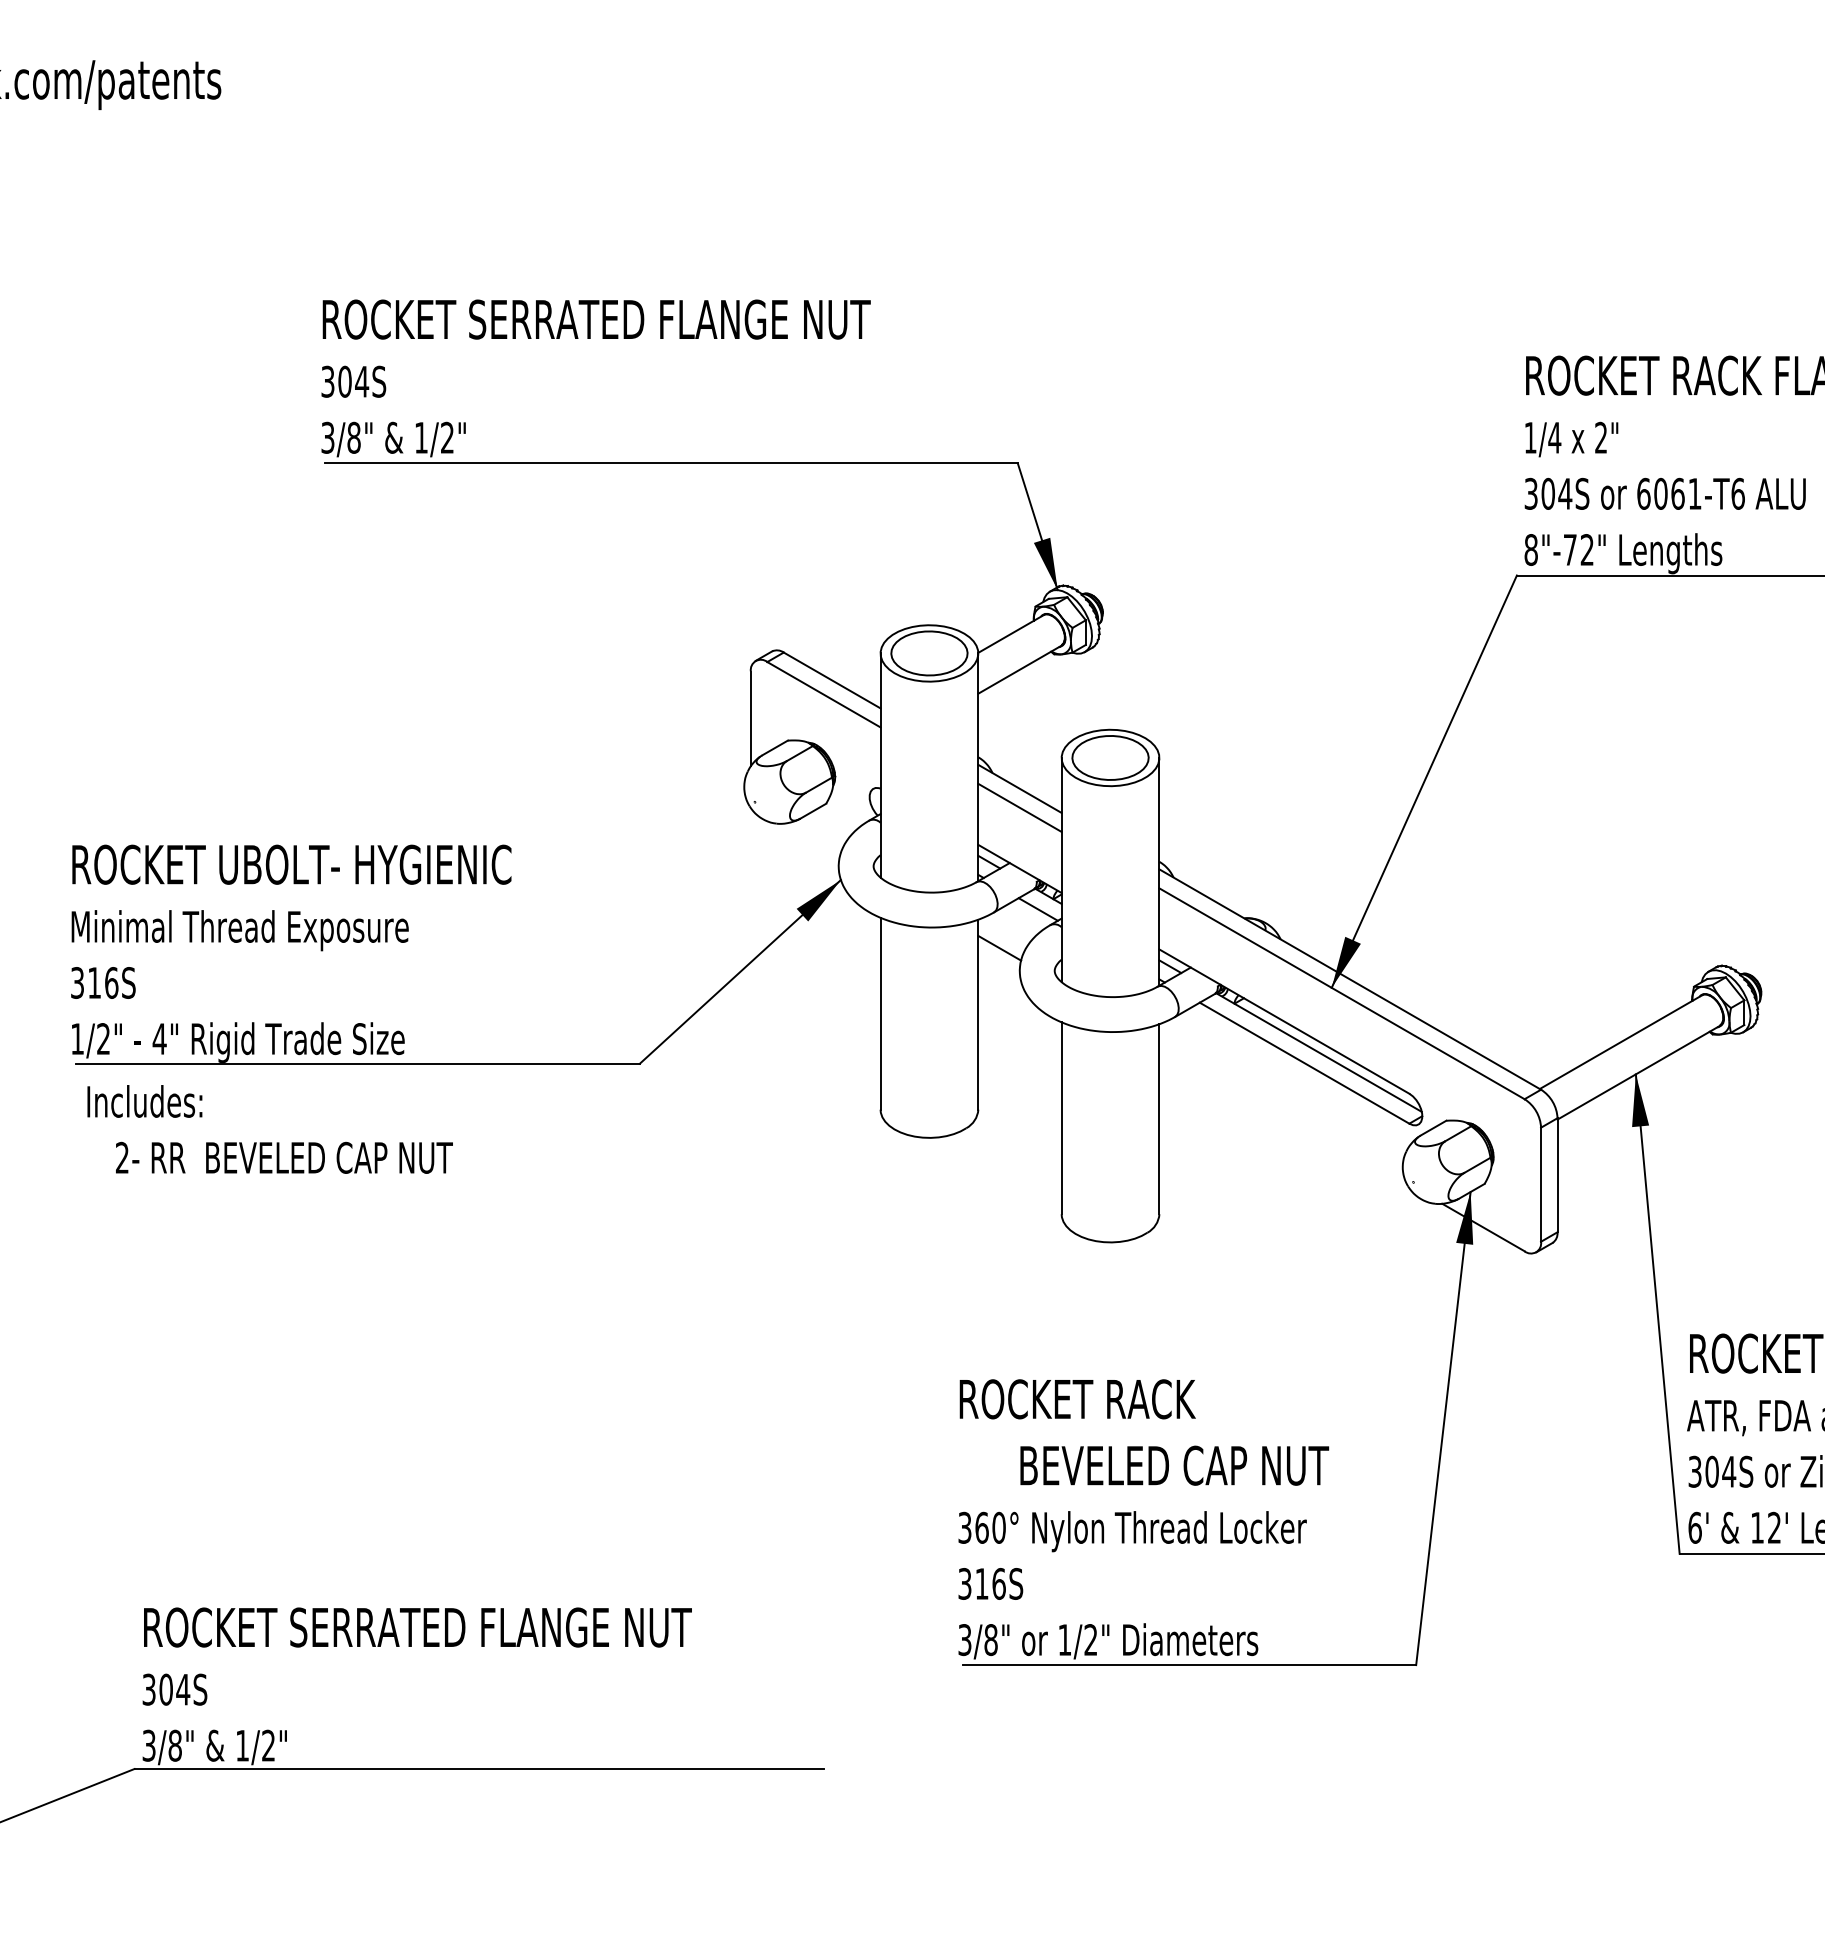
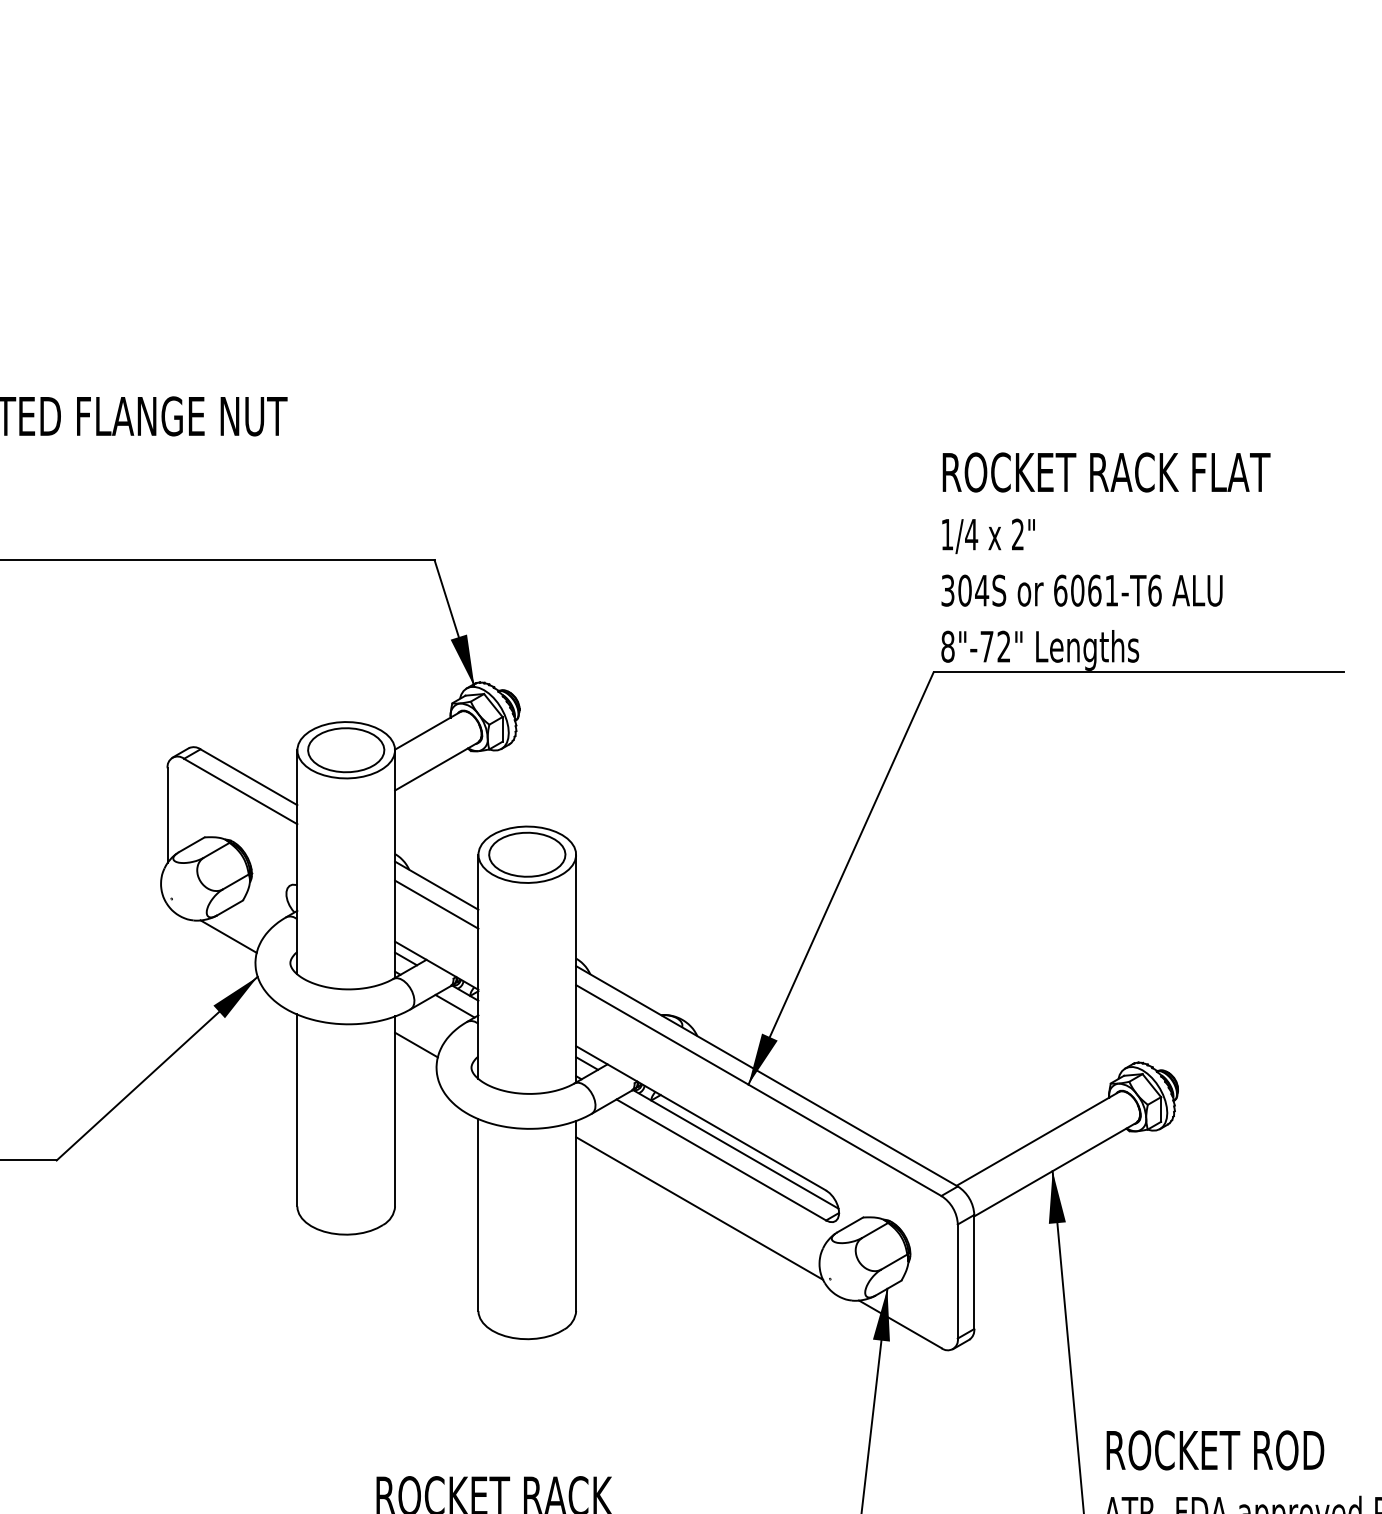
line: (811, 839) -> (228, 936), added
line: (1282, 1111) -> (699, 1208), added

